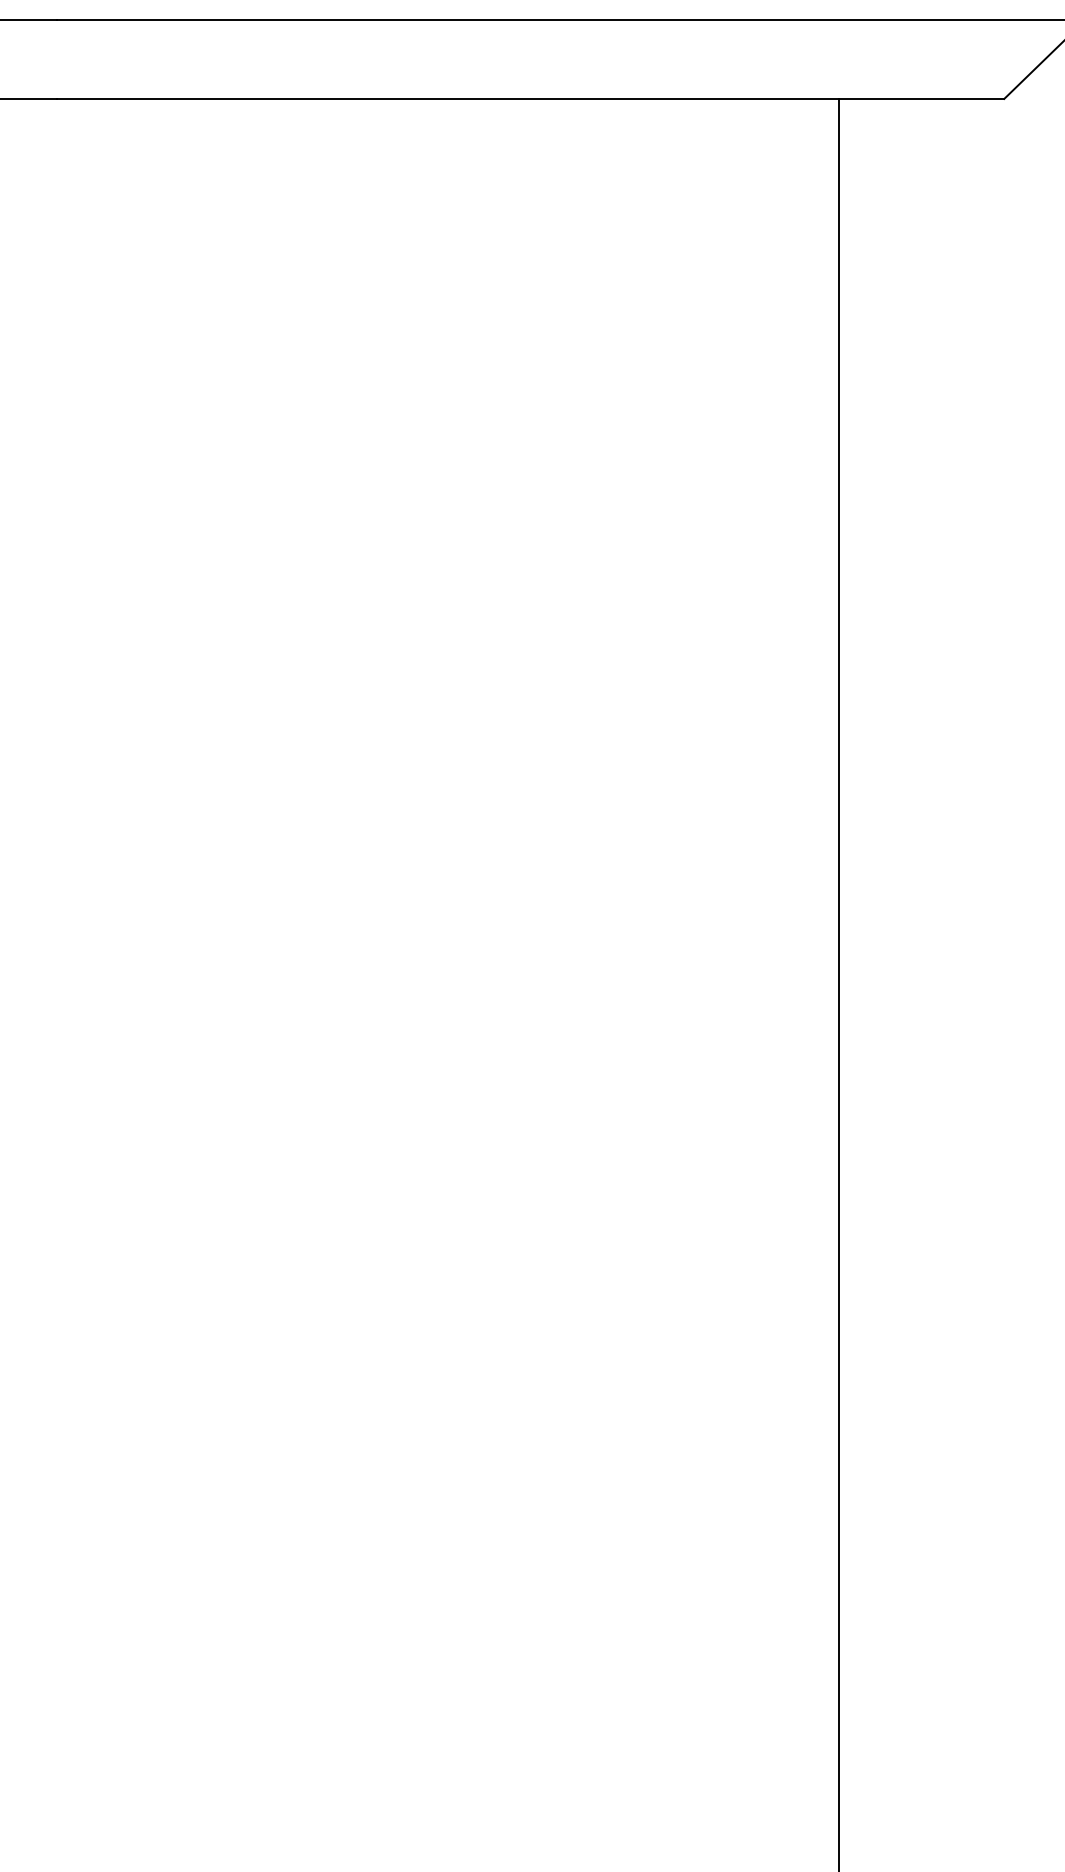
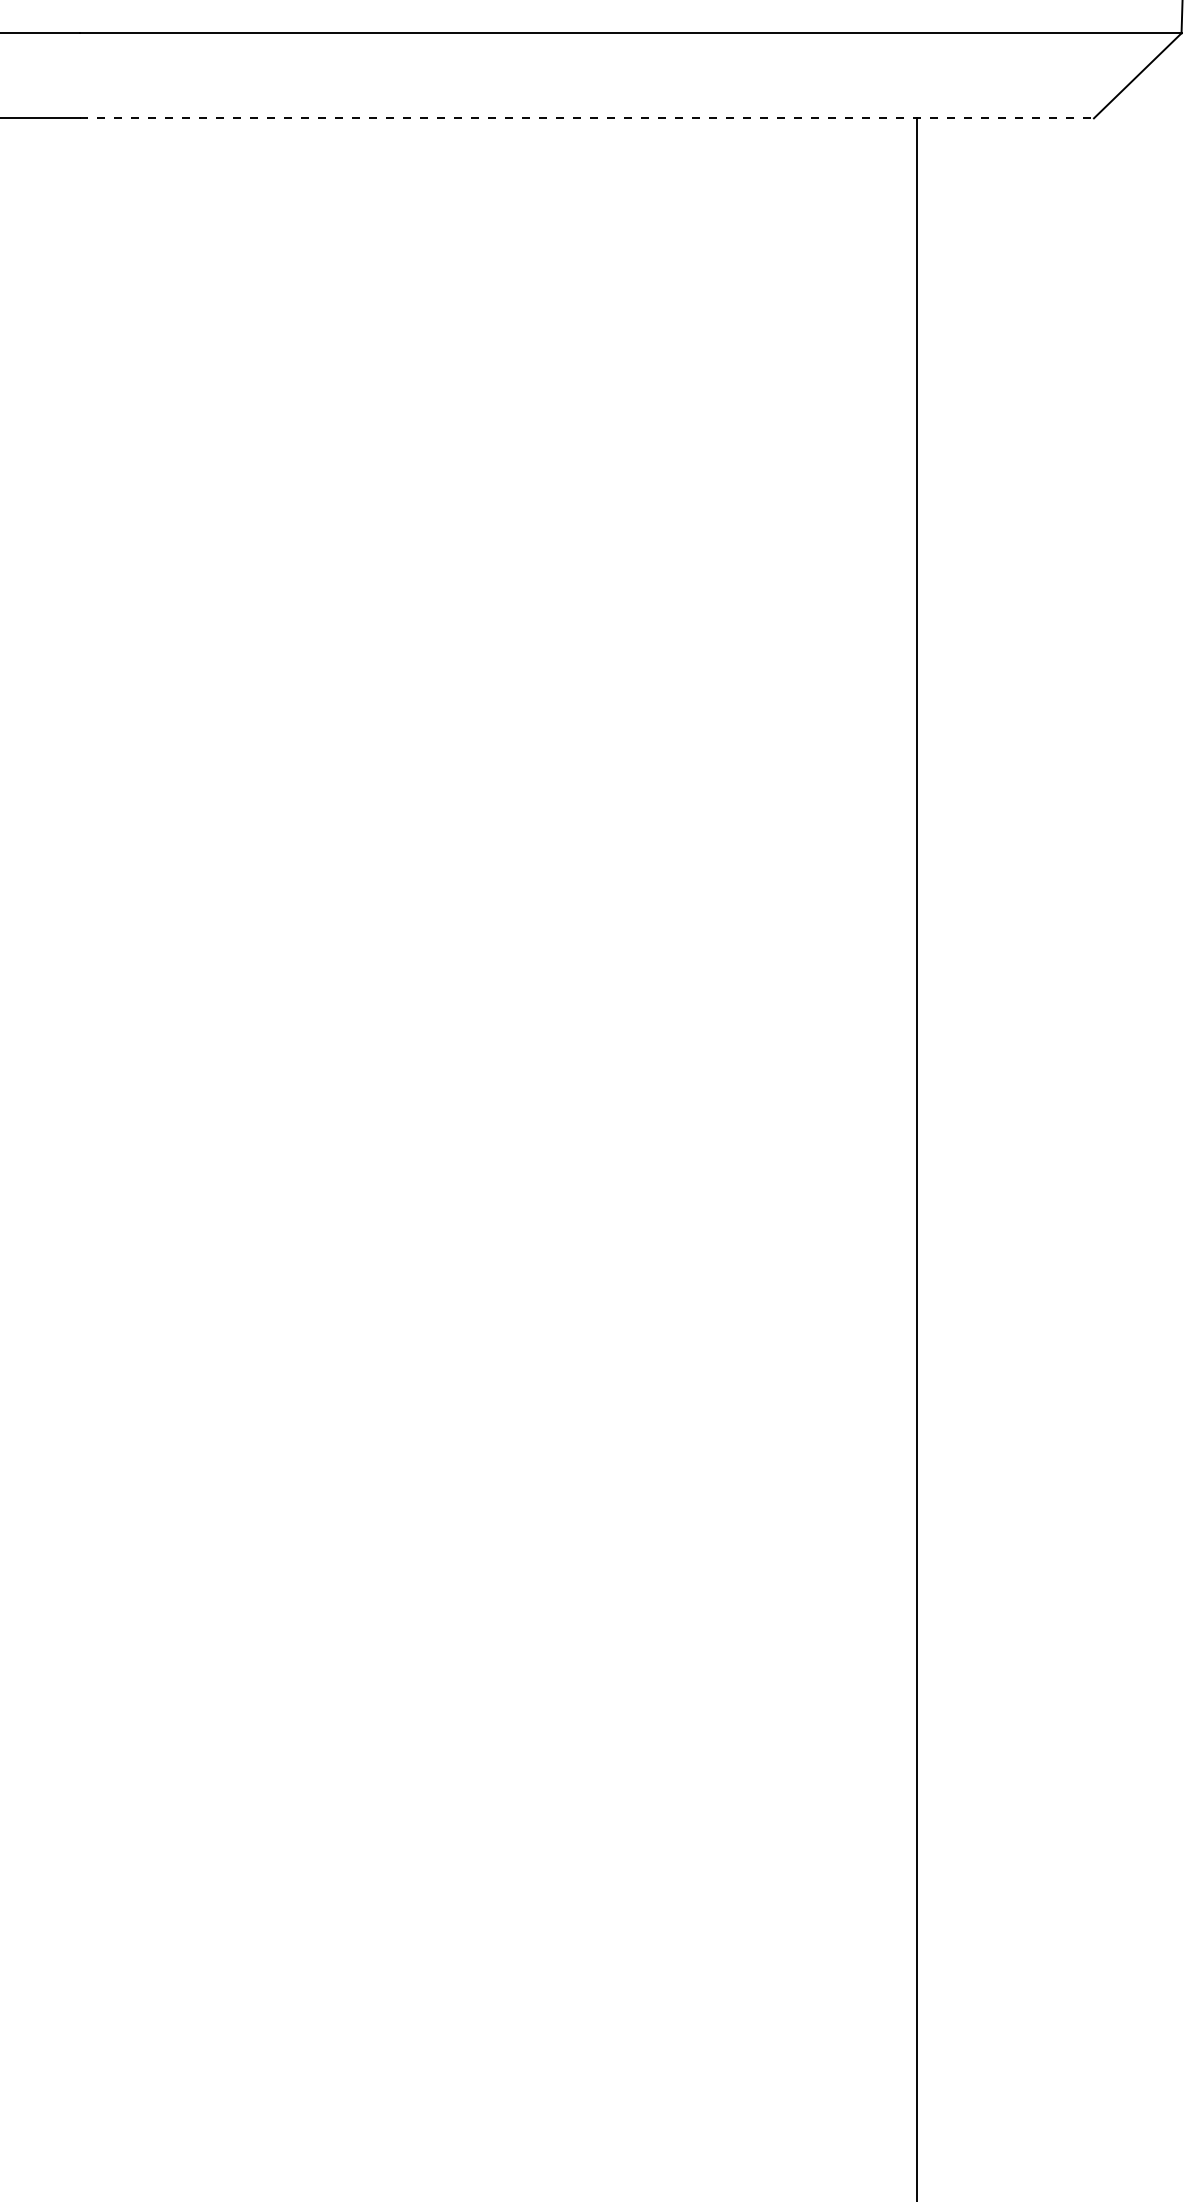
line: (531, 99) -> (587, 118), solid -> dashed

